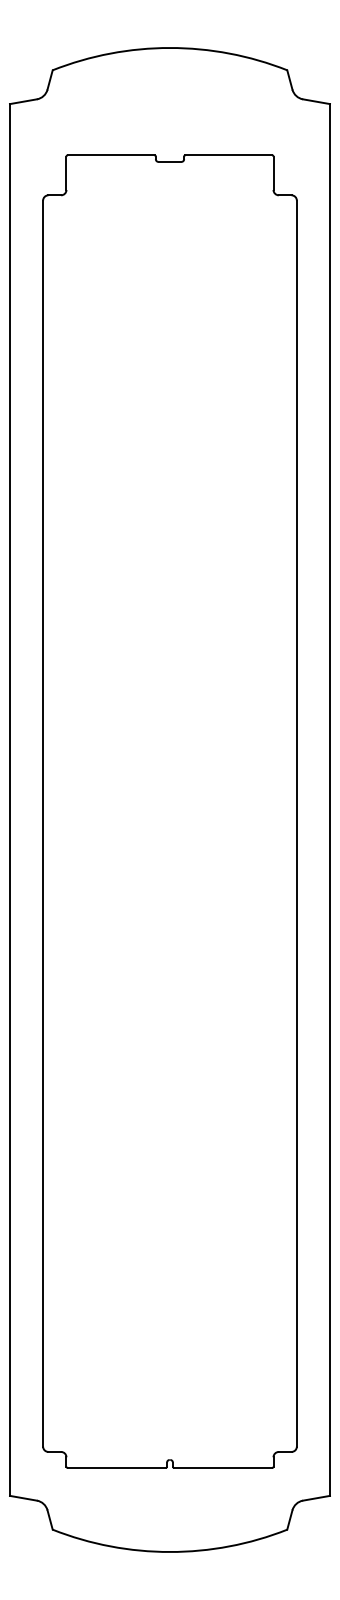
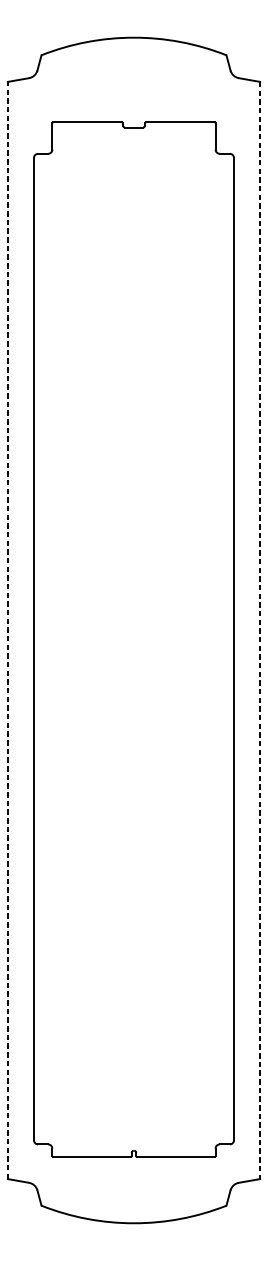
line: (9, 800) -> (7, 630), solid -> dashed
line: (330, 800) -> (260, 630), solid -> dashed

